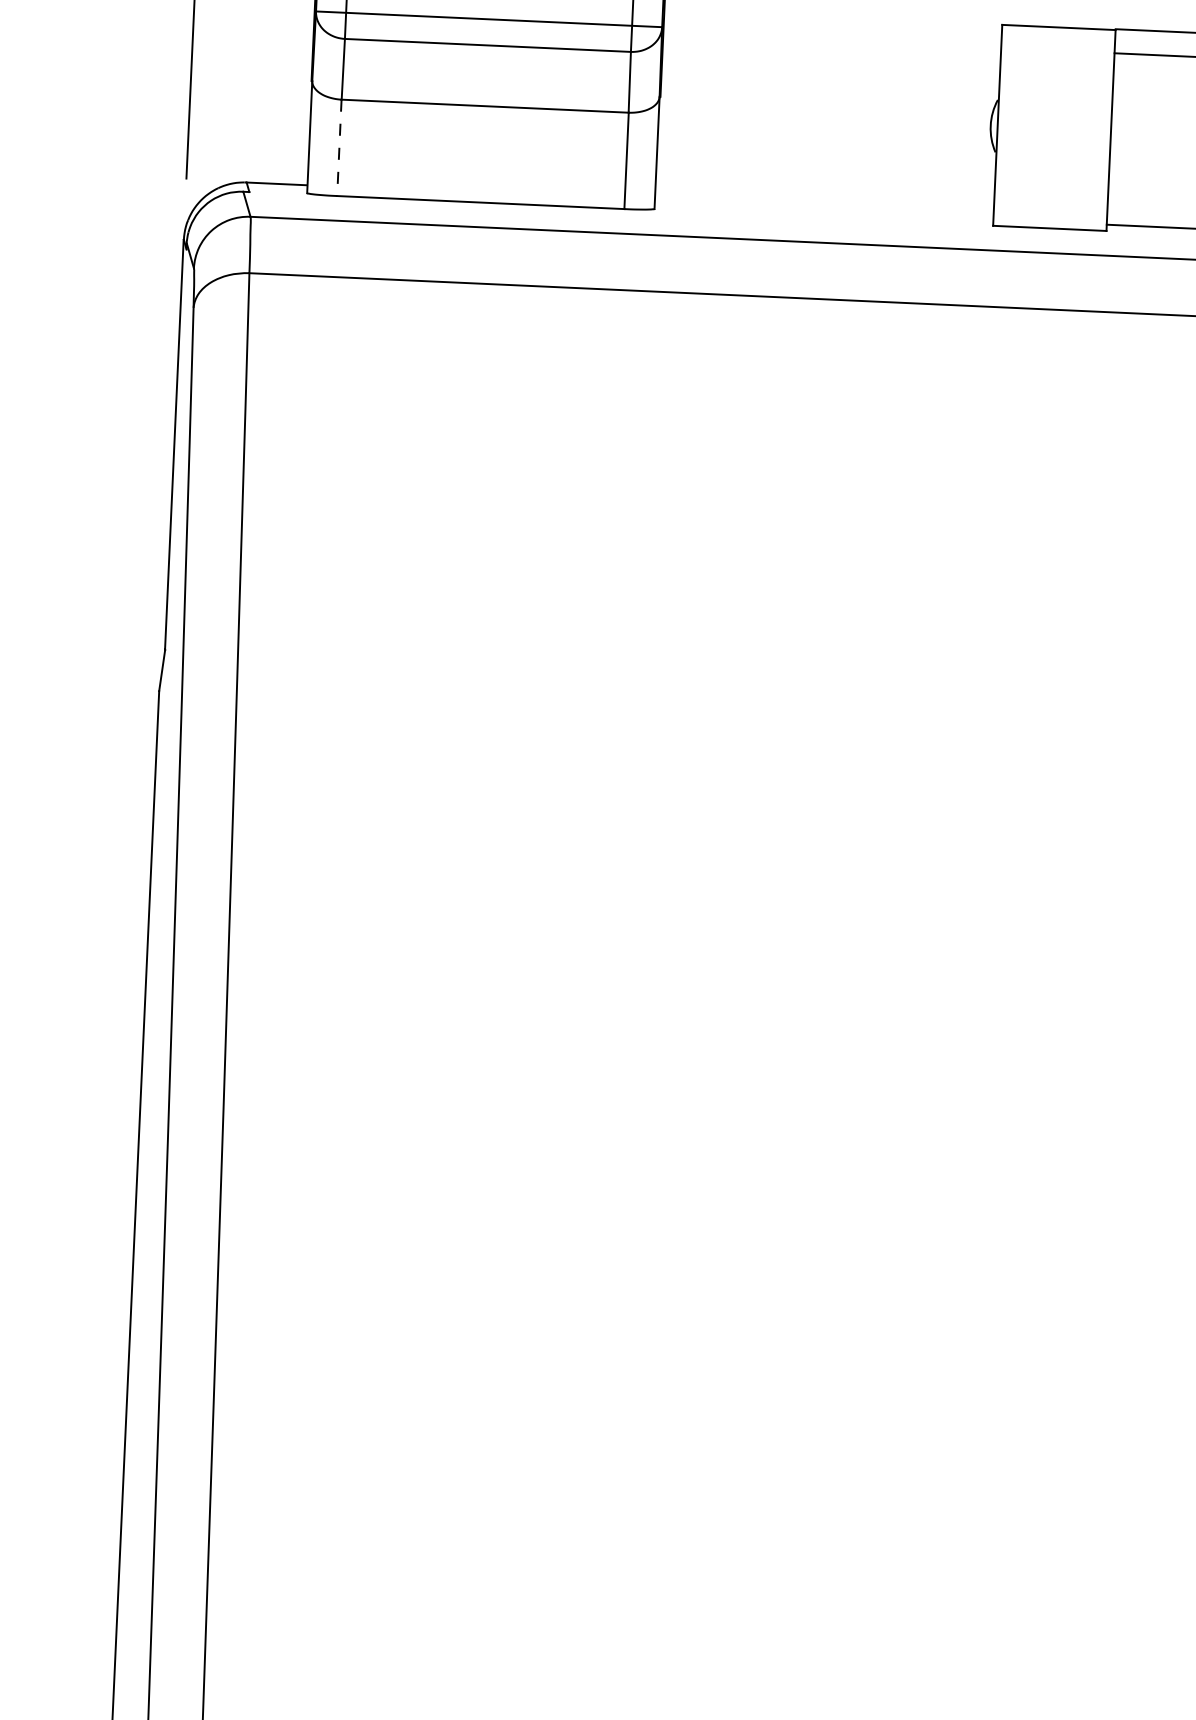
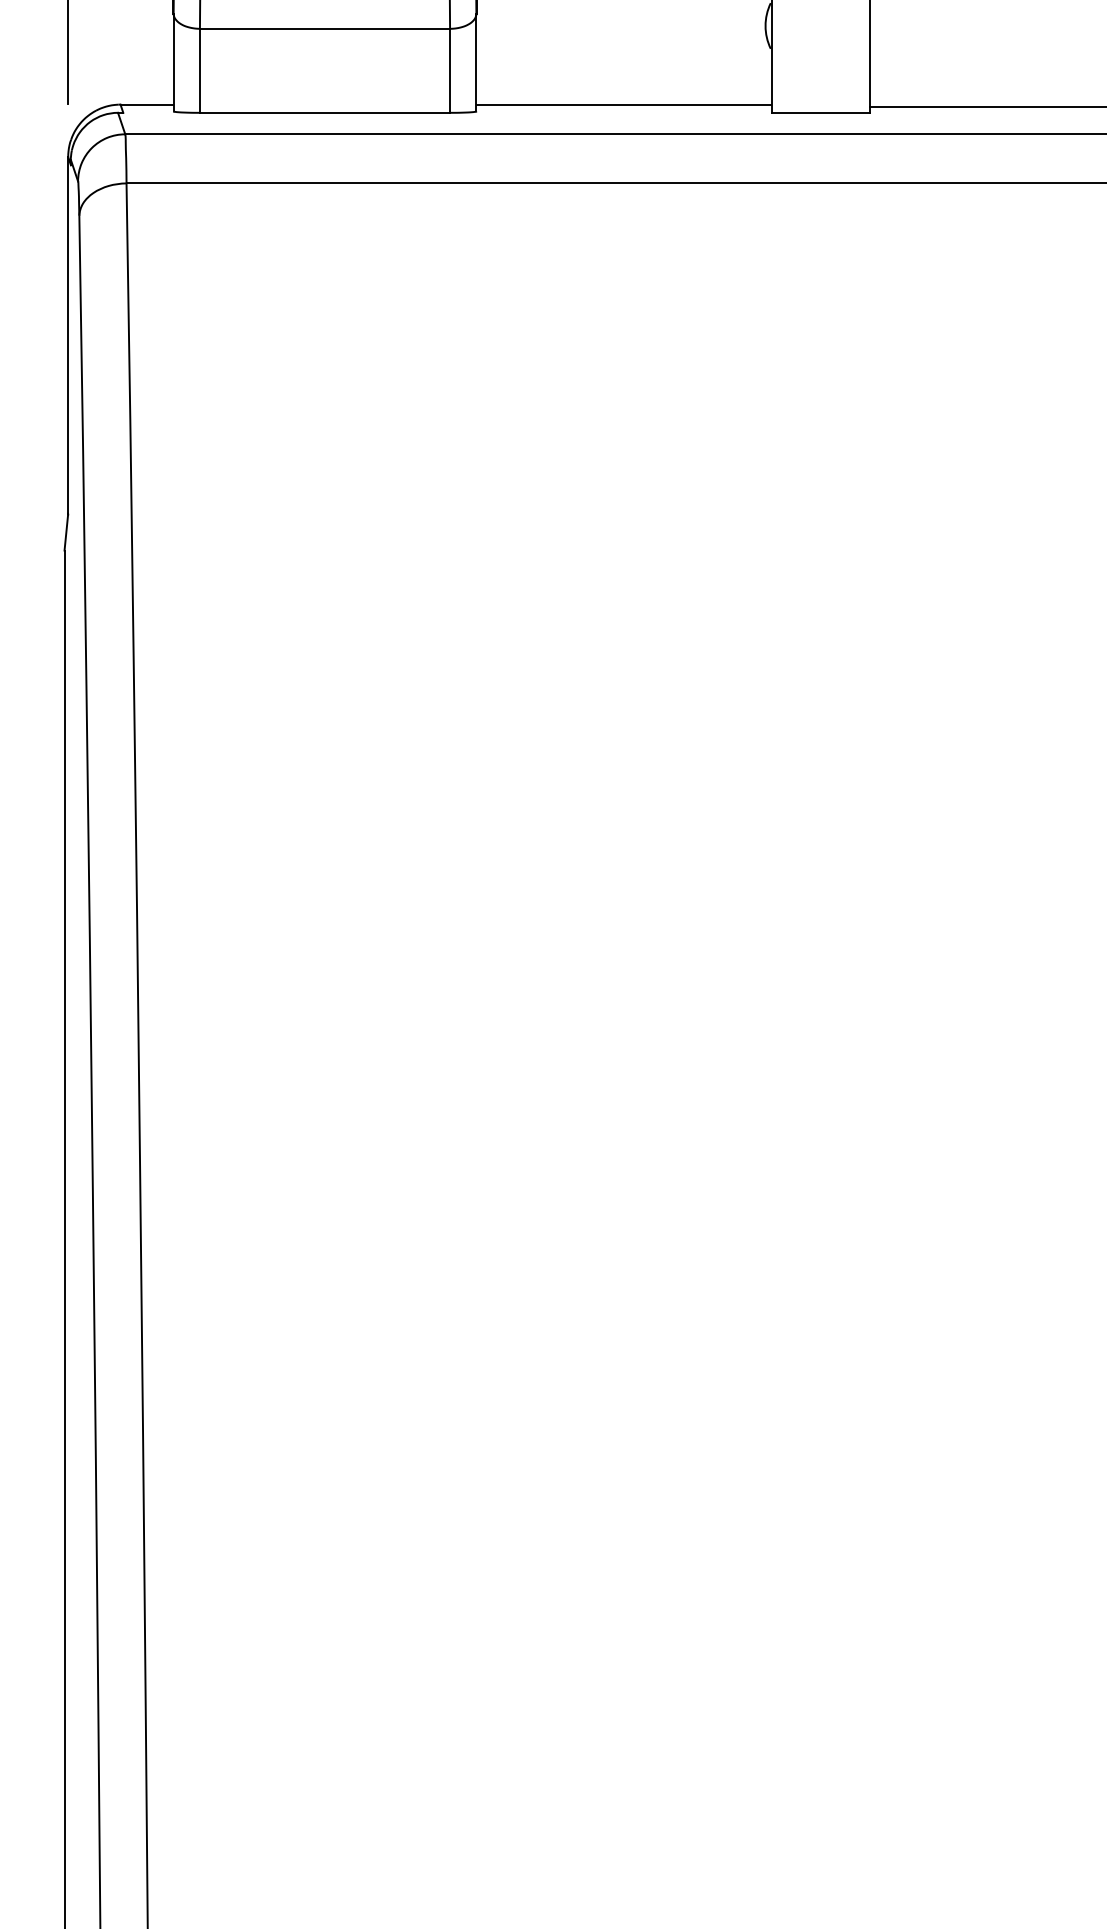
line: (338, 148) -> (199, 71), dashed -> solid
line: (823, 208) -> (623, 104), added

